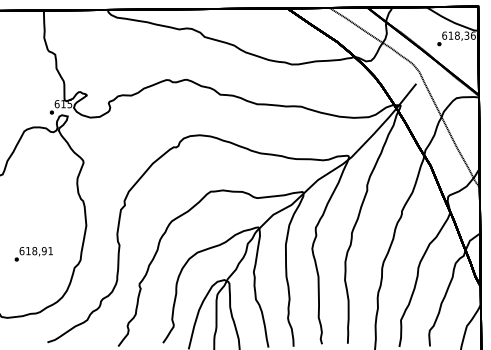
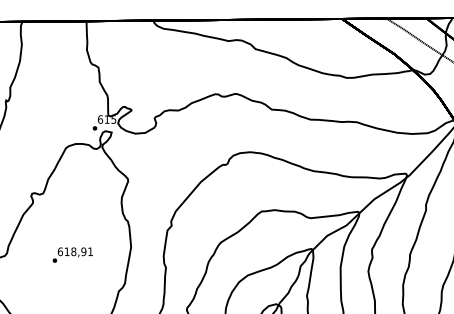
text: (33, 254) -> (72, 255), moved

